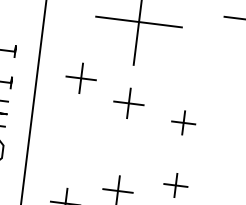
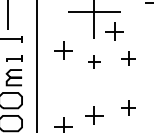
part: (168, 57) -> (114, 31), added
part: (129, 102) -> (94, 61), size x0.7
part: (183, 122) -> (128, 58), moved

